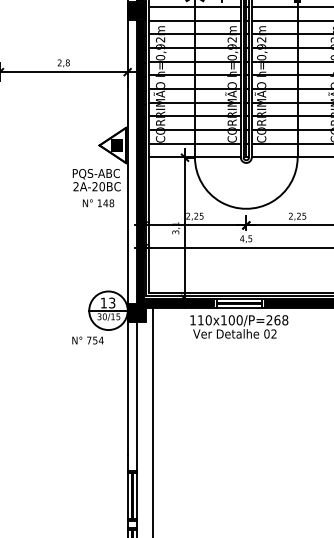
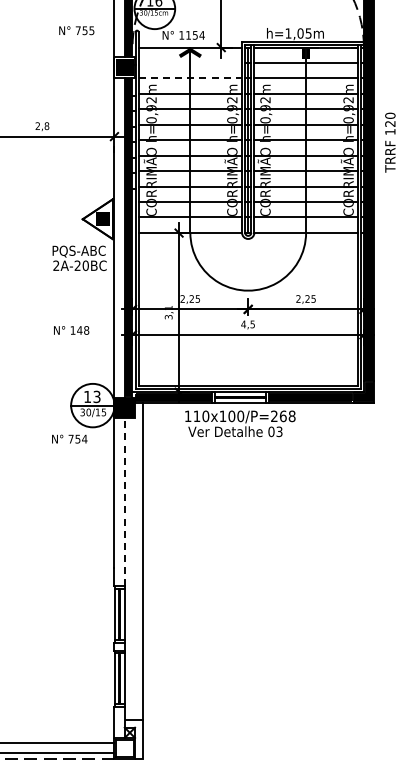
line: (195, 7) -> (190, 63), removed
line: (195, 20) -> (190, 78), solid -> dashed
text: (98, 203) -> (71, 330), moved
text: (274, 334) -> (279, 432), 02 -> 03
line: (136, 395) -> (124, 501), solid -> dashed

